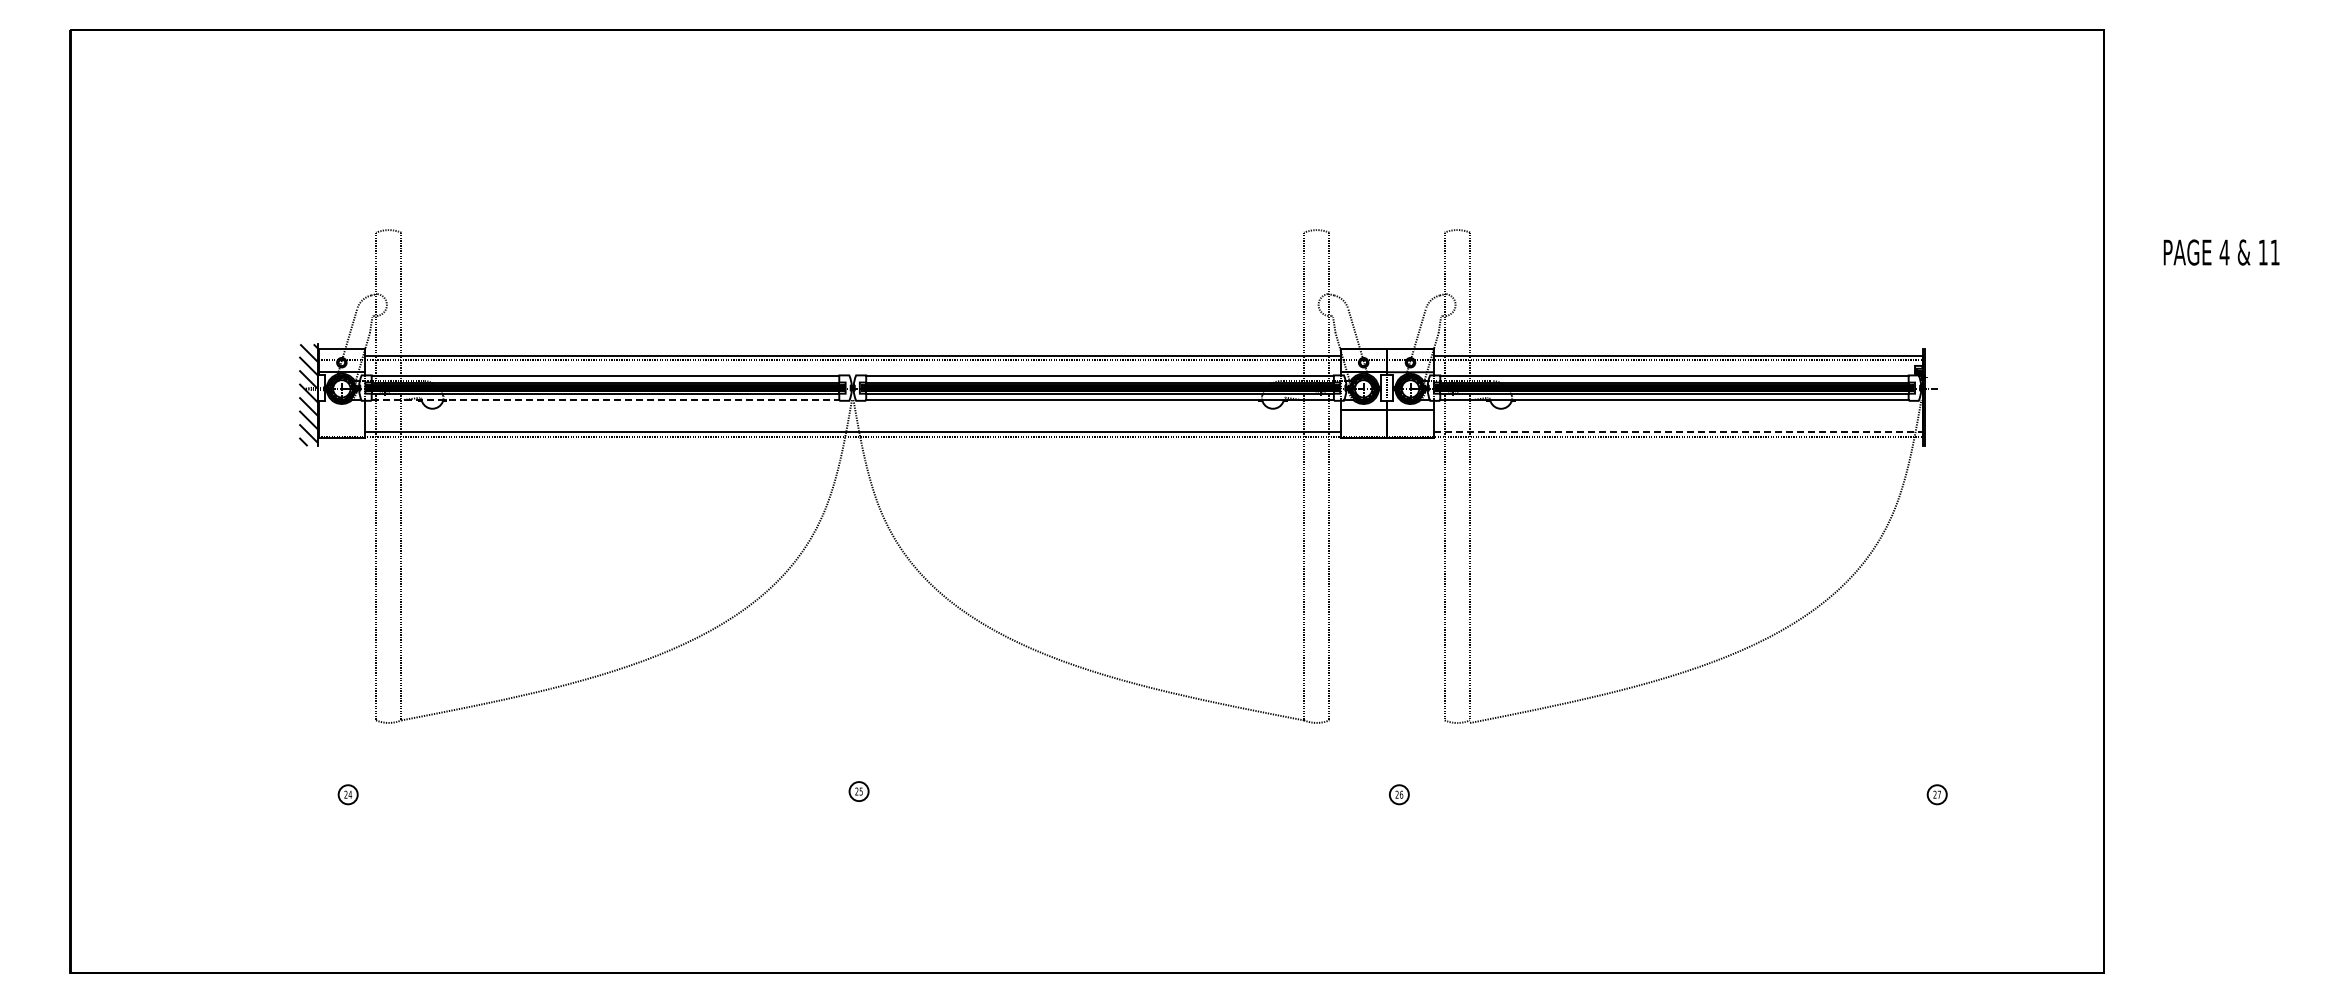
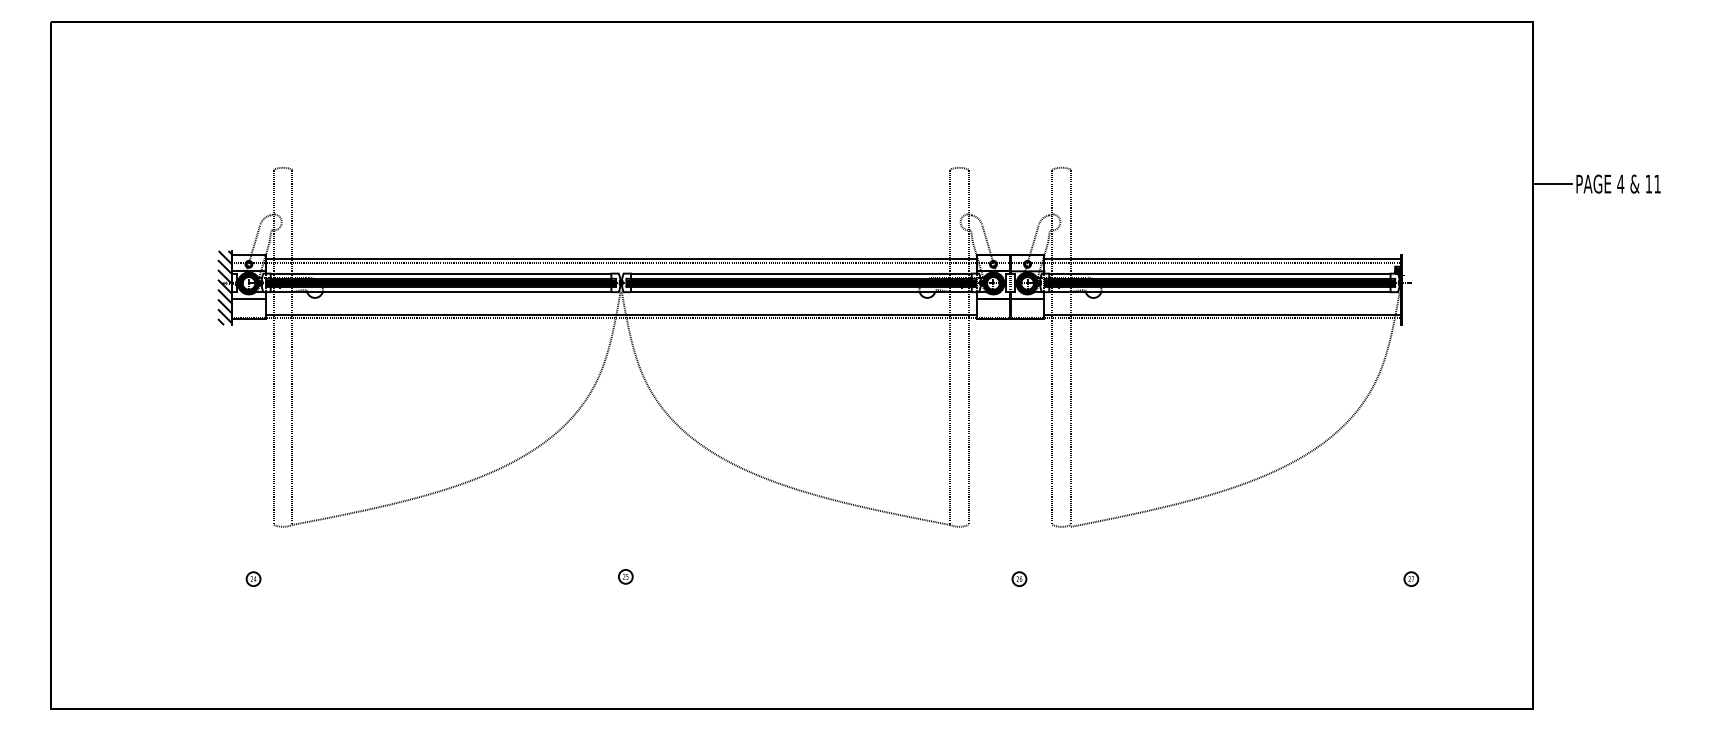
line: (2130, 252) -> (1552, 184), added
line: (605, 400) -> (441, 291), dashed -> solid
line: (341, 409) -> (248, 298), added
line: (1678, 431) -> (1222, 314), dashed -> solid

